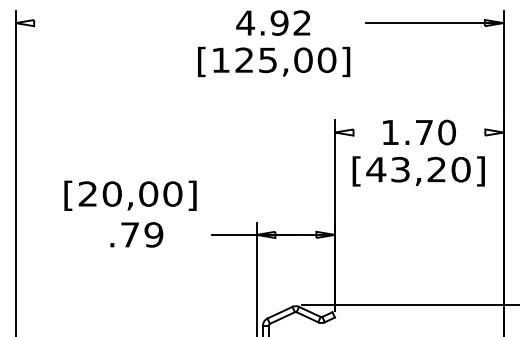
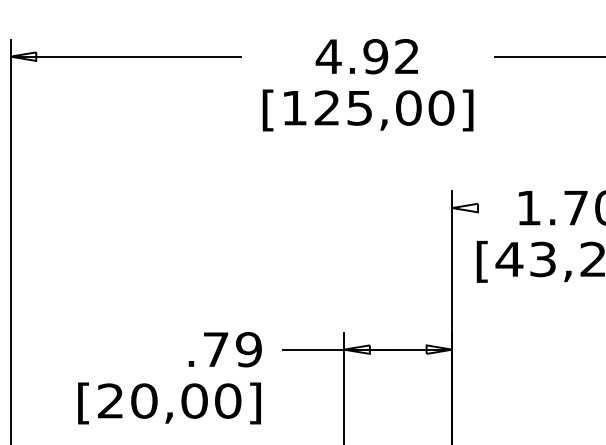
line: (98, 23) -> (125, 57), added
text: (130, 195) -> (169, 403), moved
text: (136, 234) -> (224, 349), moved

